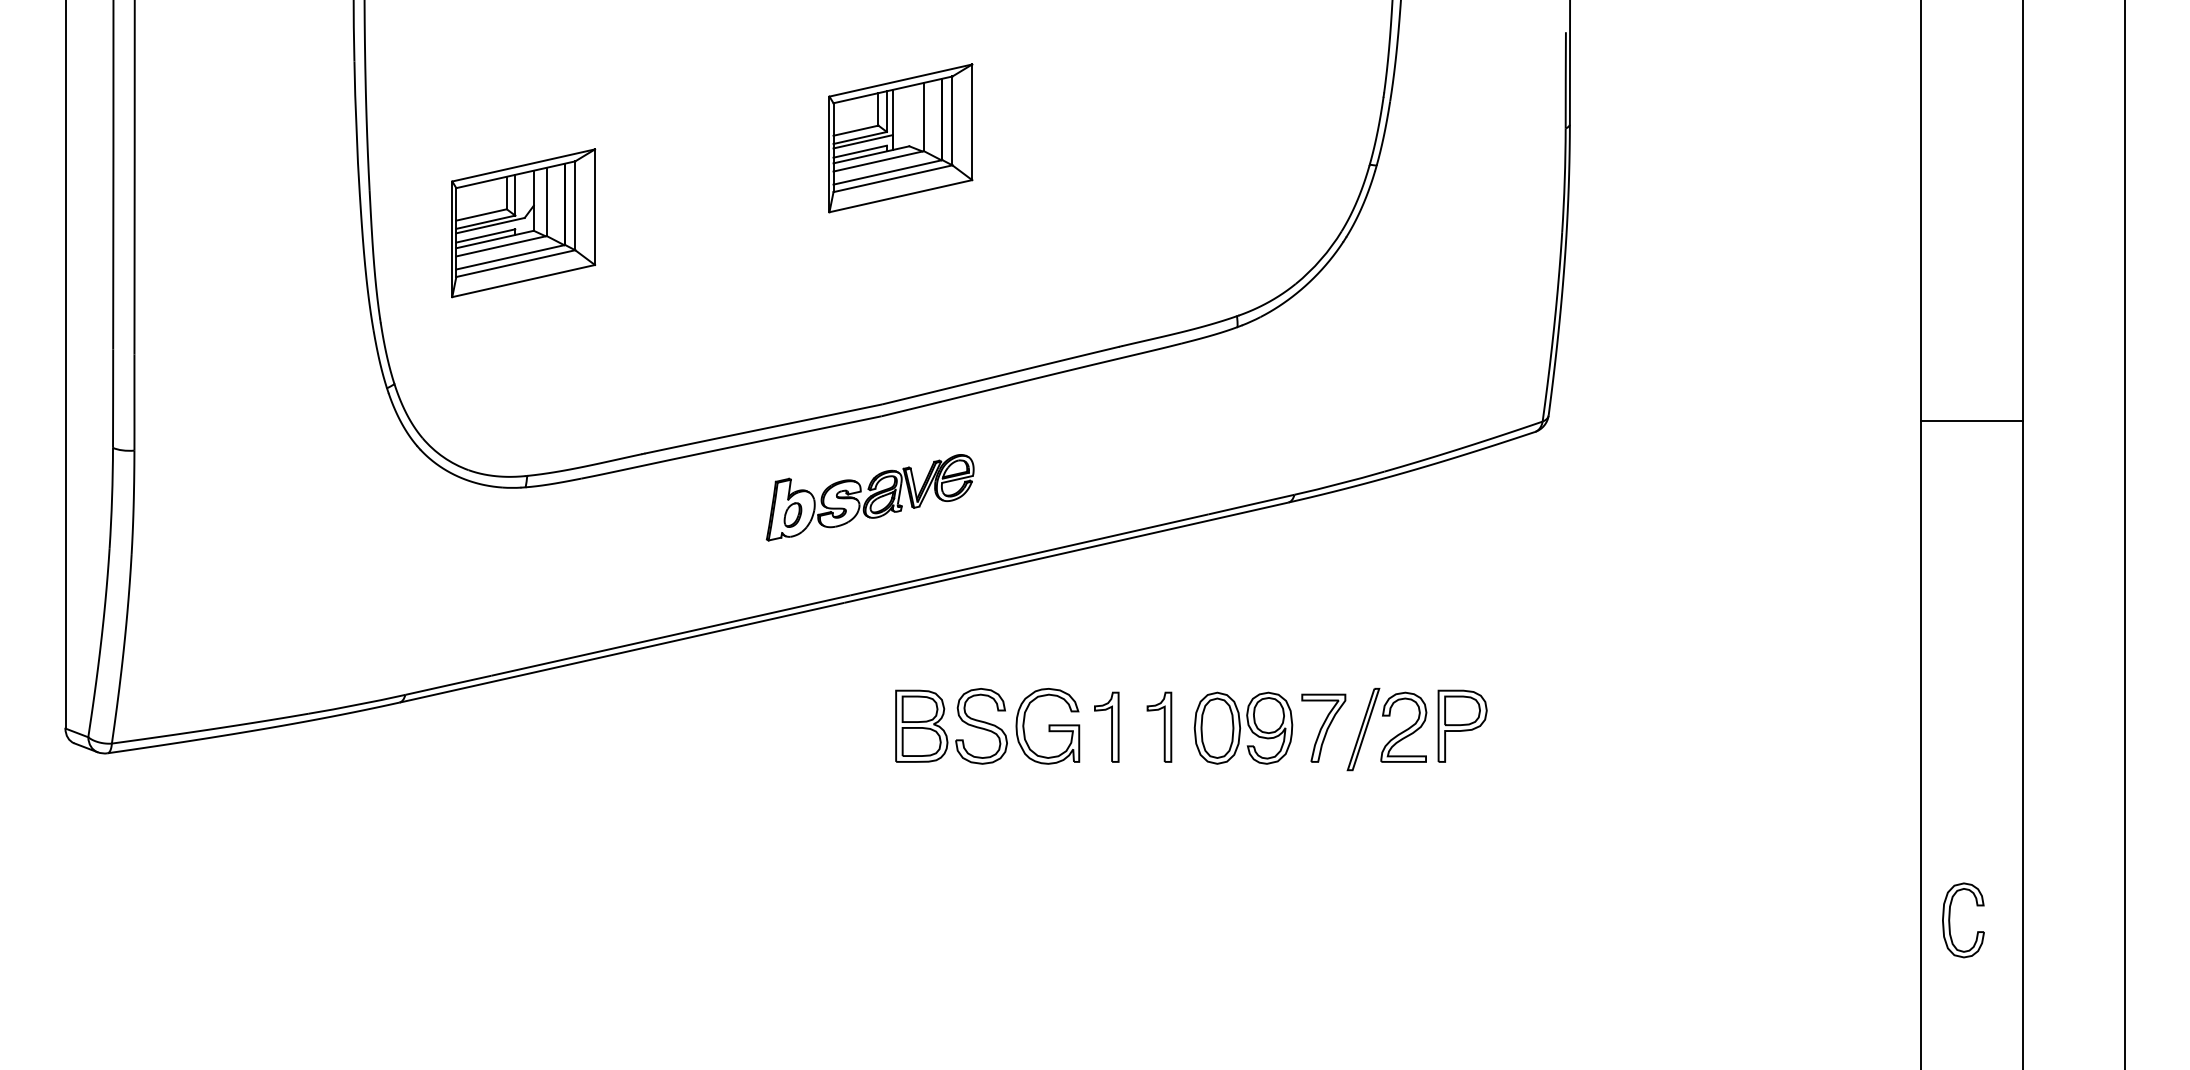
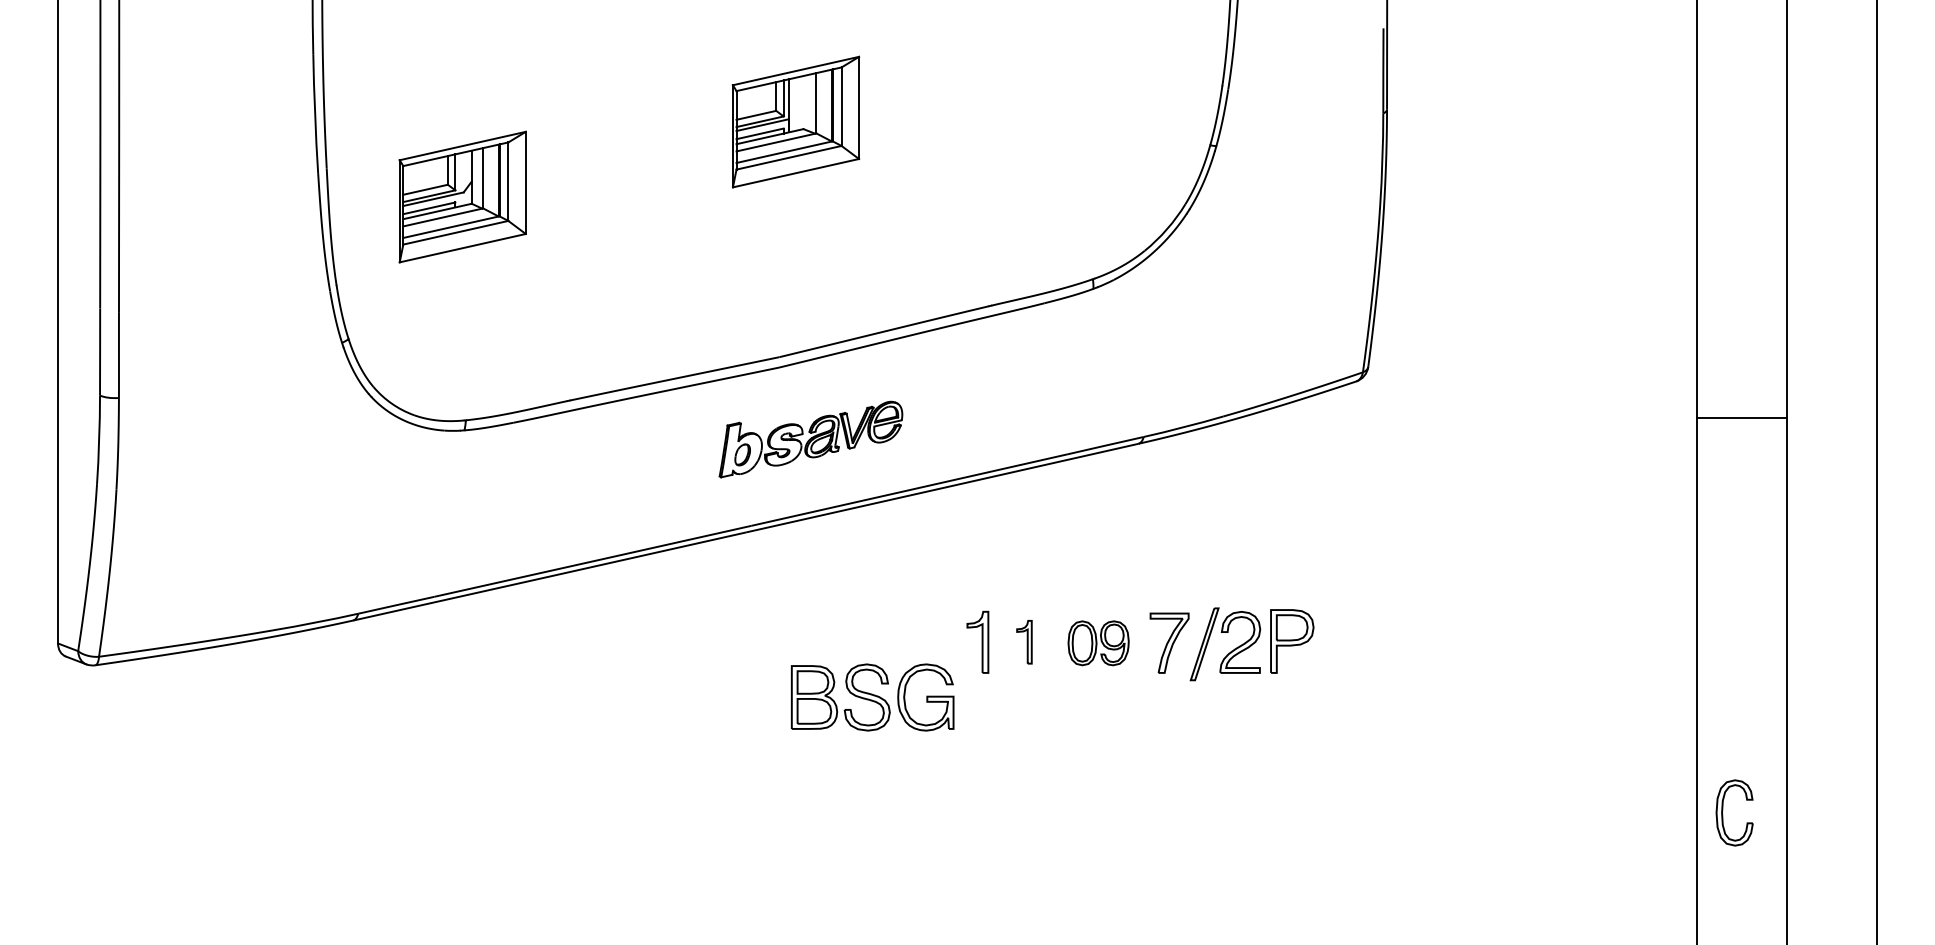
line: (1972, 421) -> (1742, 418), moved
part: (869, 497) -> (810, 439), moved
part: (987, 726) -> (872, 697), moved
part: (1159, 726) -> (1024, 641), size x0.7
part: (1243, 728) -> (1098, 643), size x0.7

